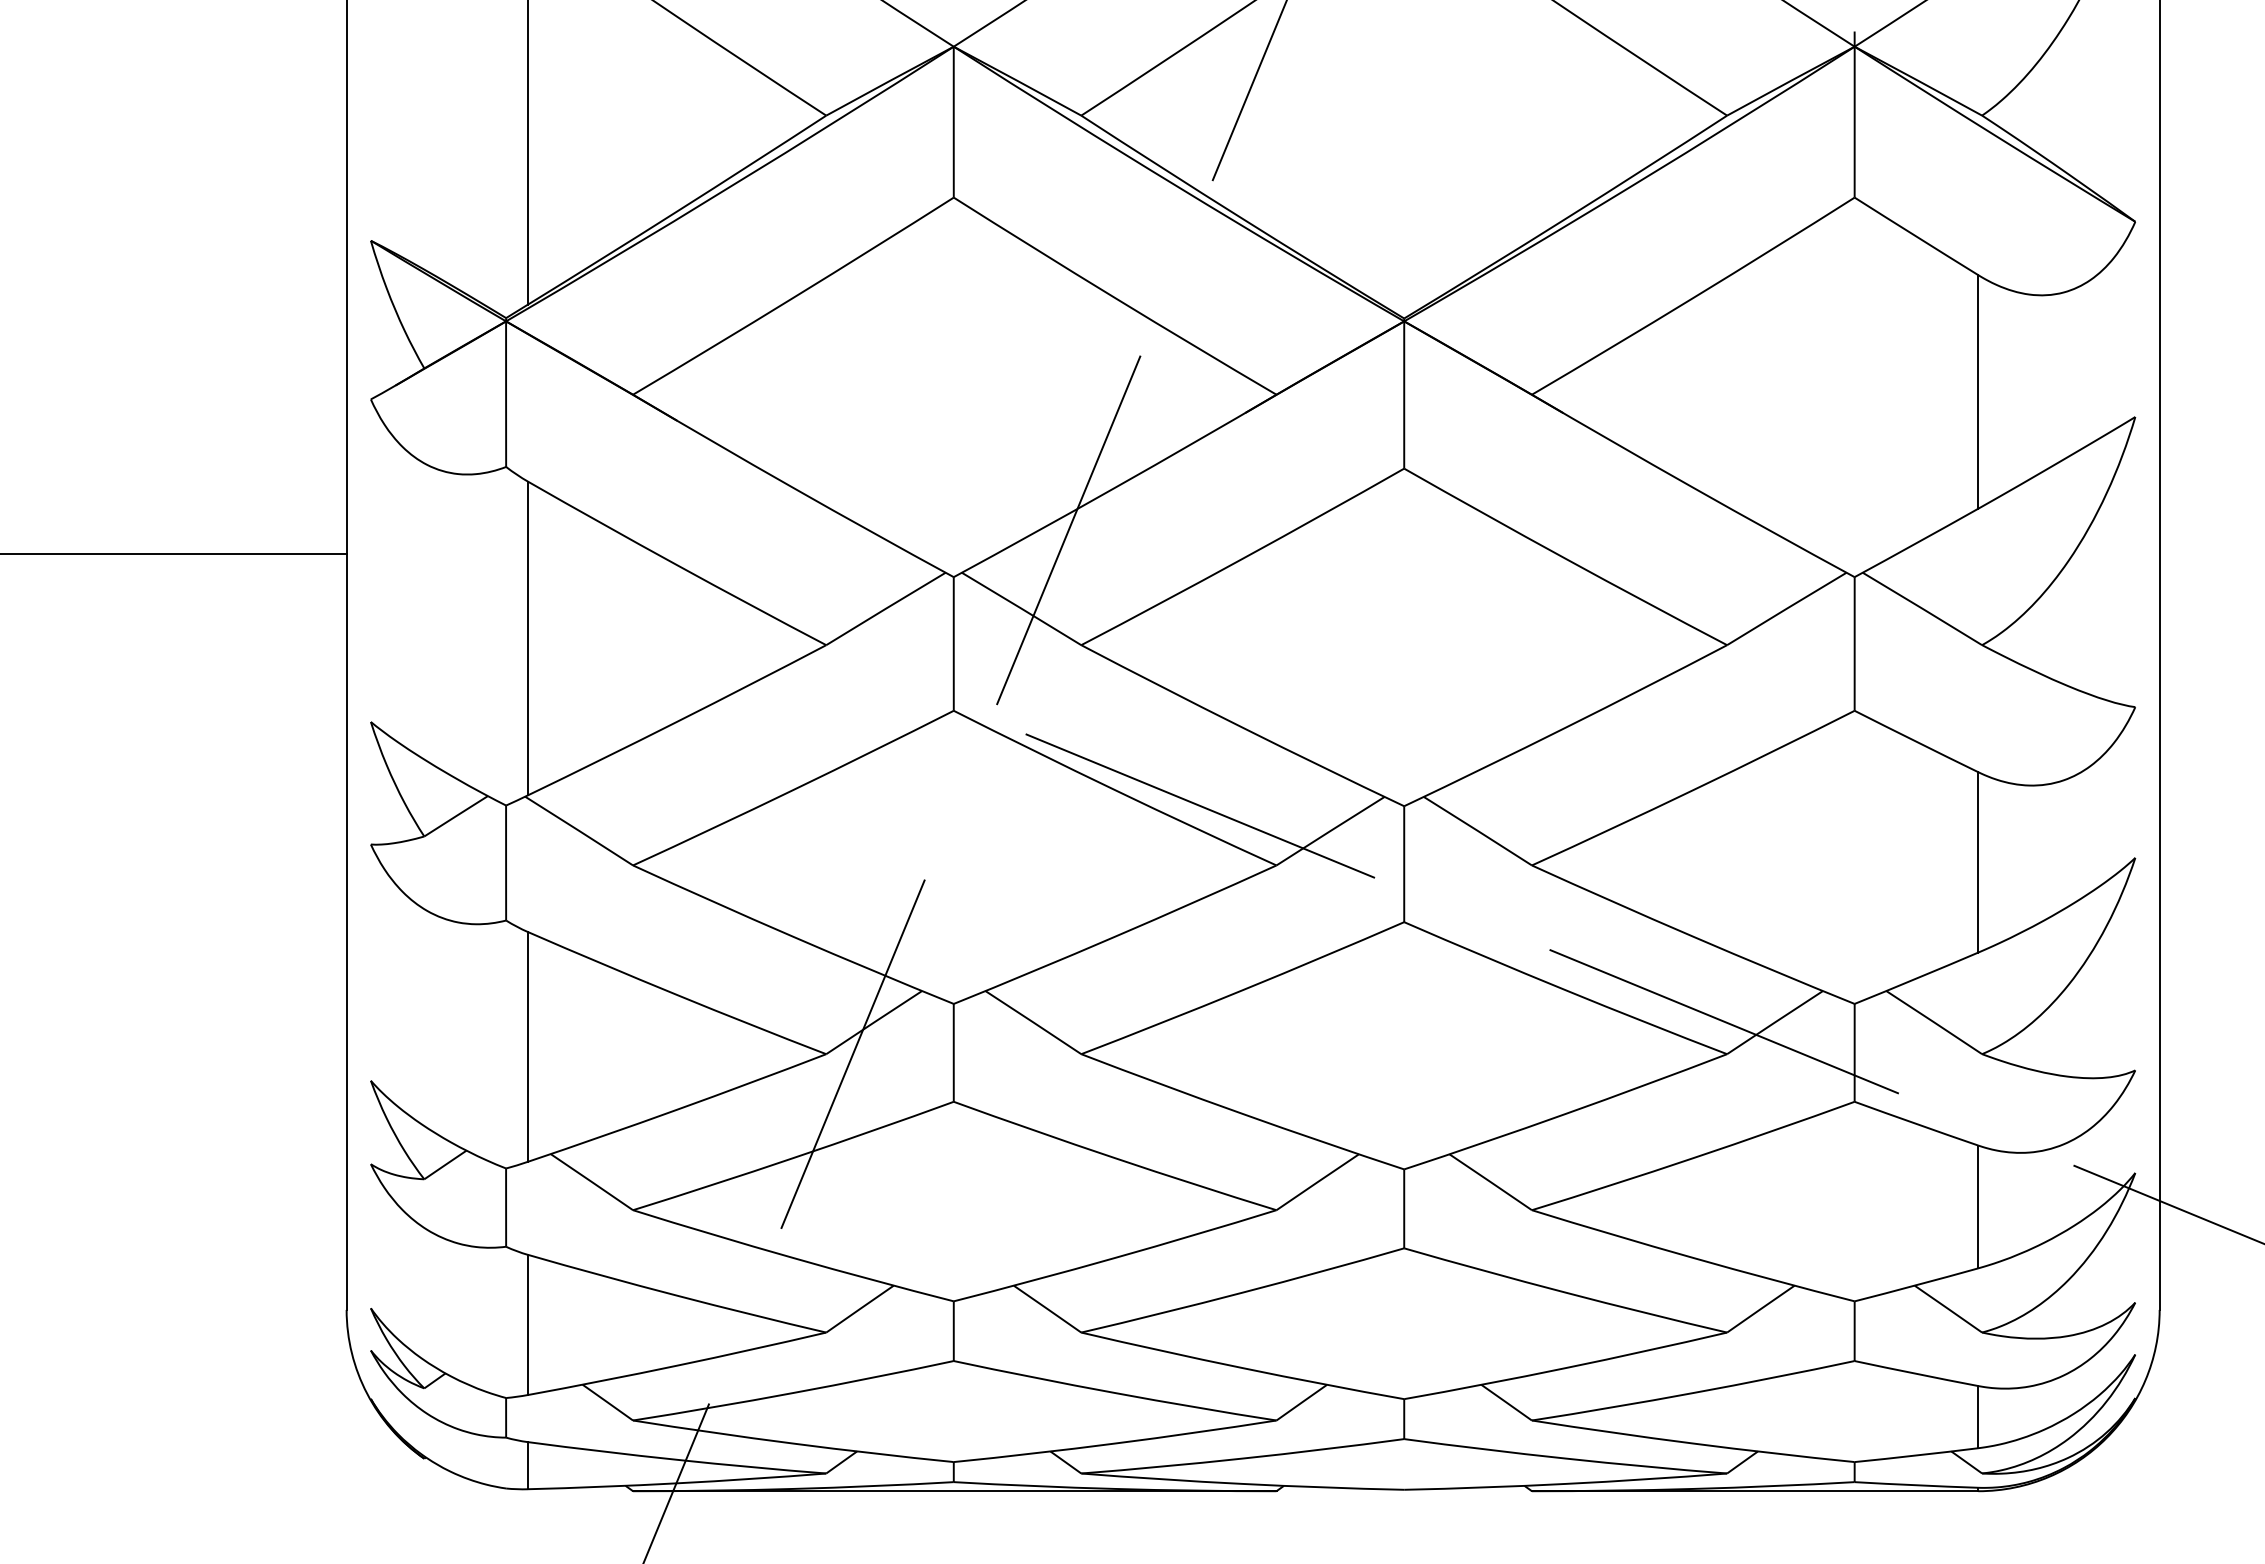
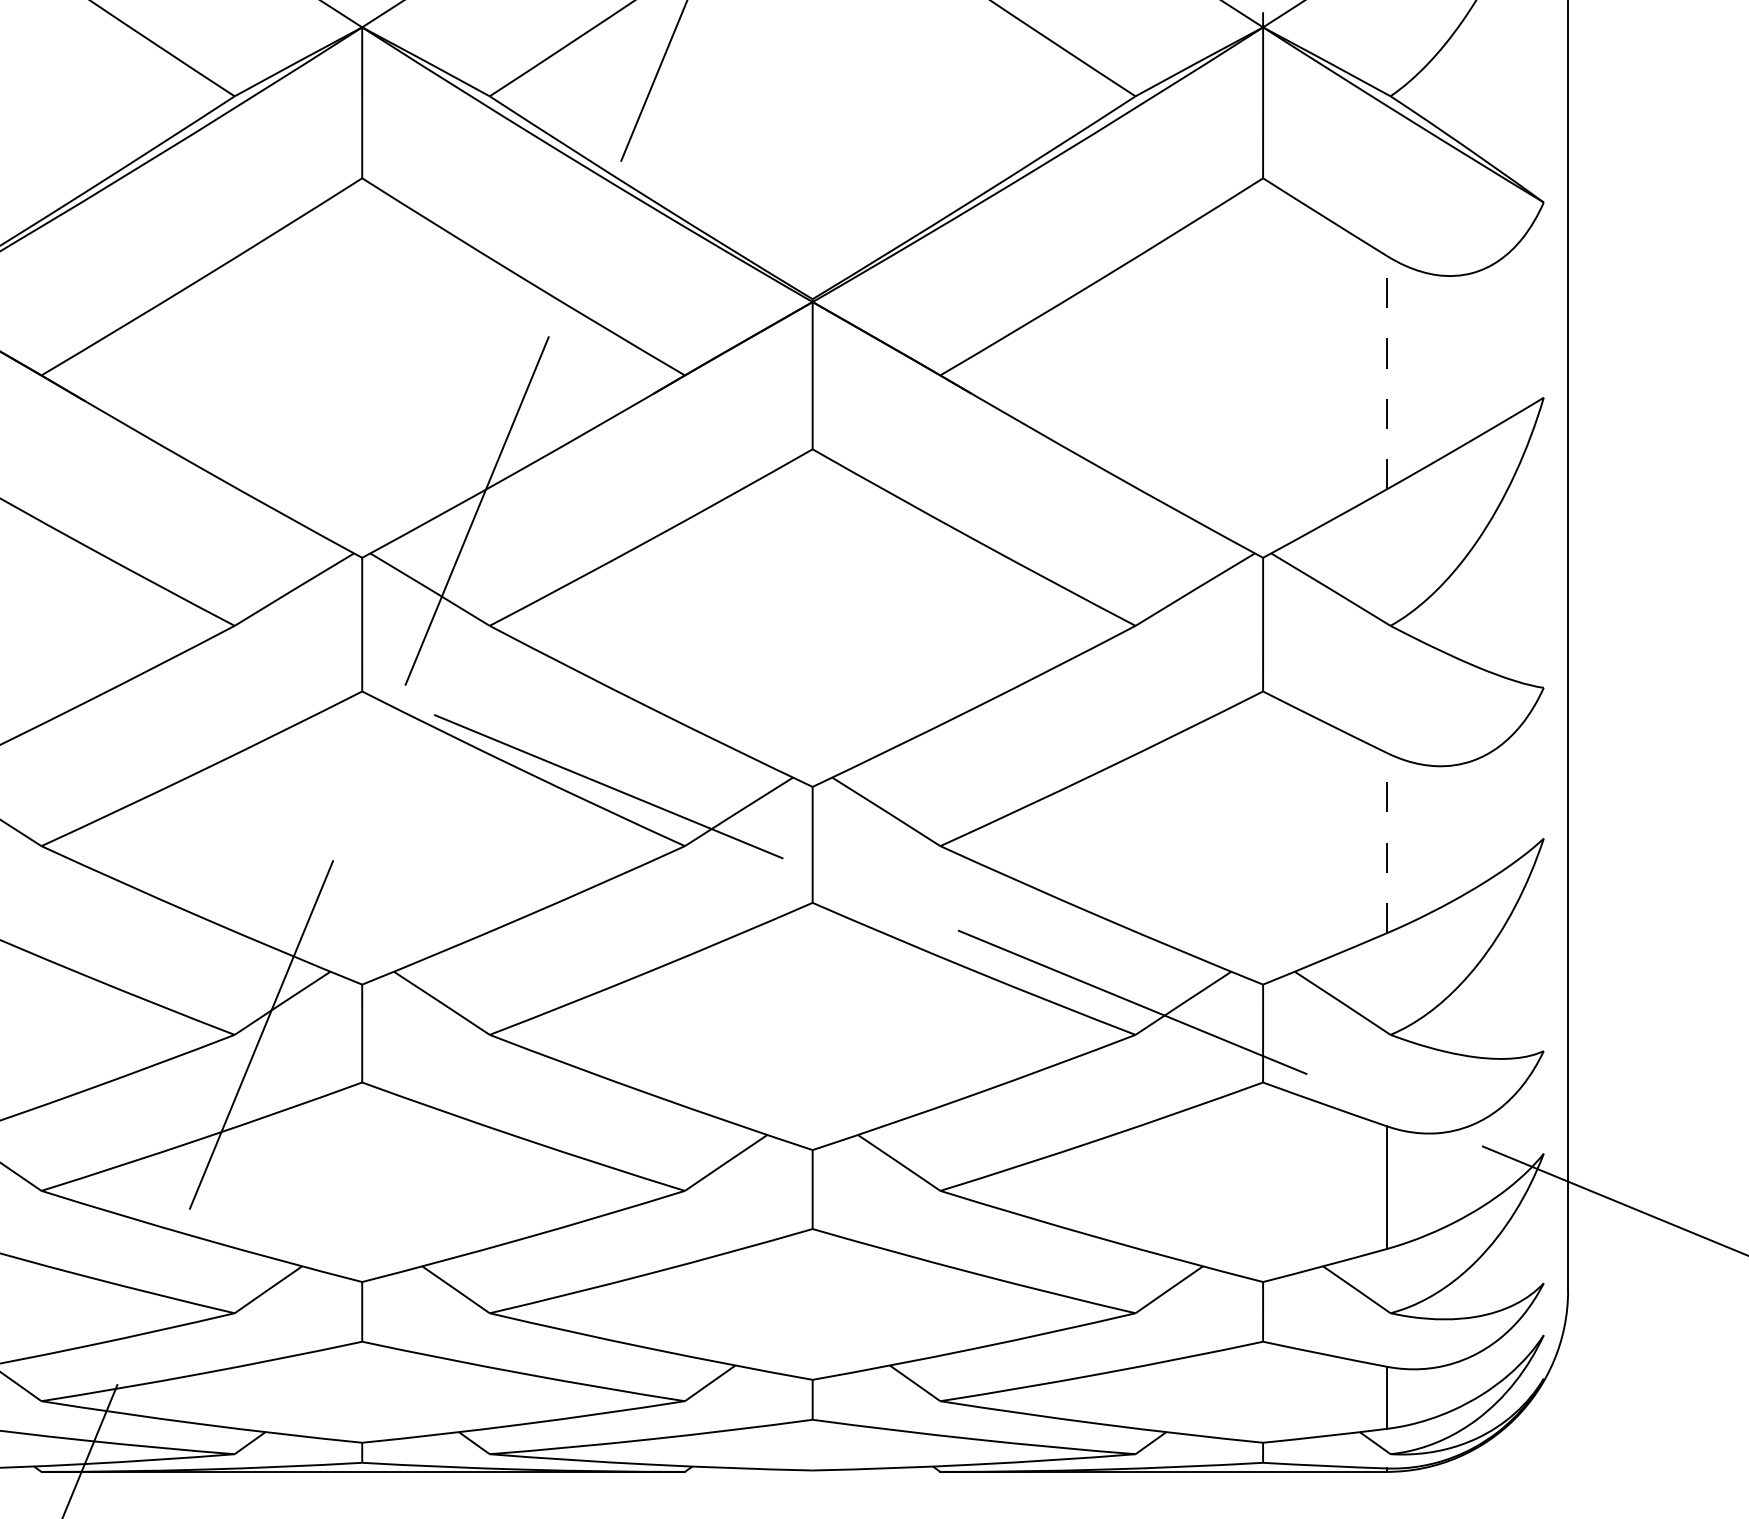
line: (1978, 391) -> (1386, 372), solid -> dashed
line: (1978, 861) -> (1386, 842), solid -> dashed

